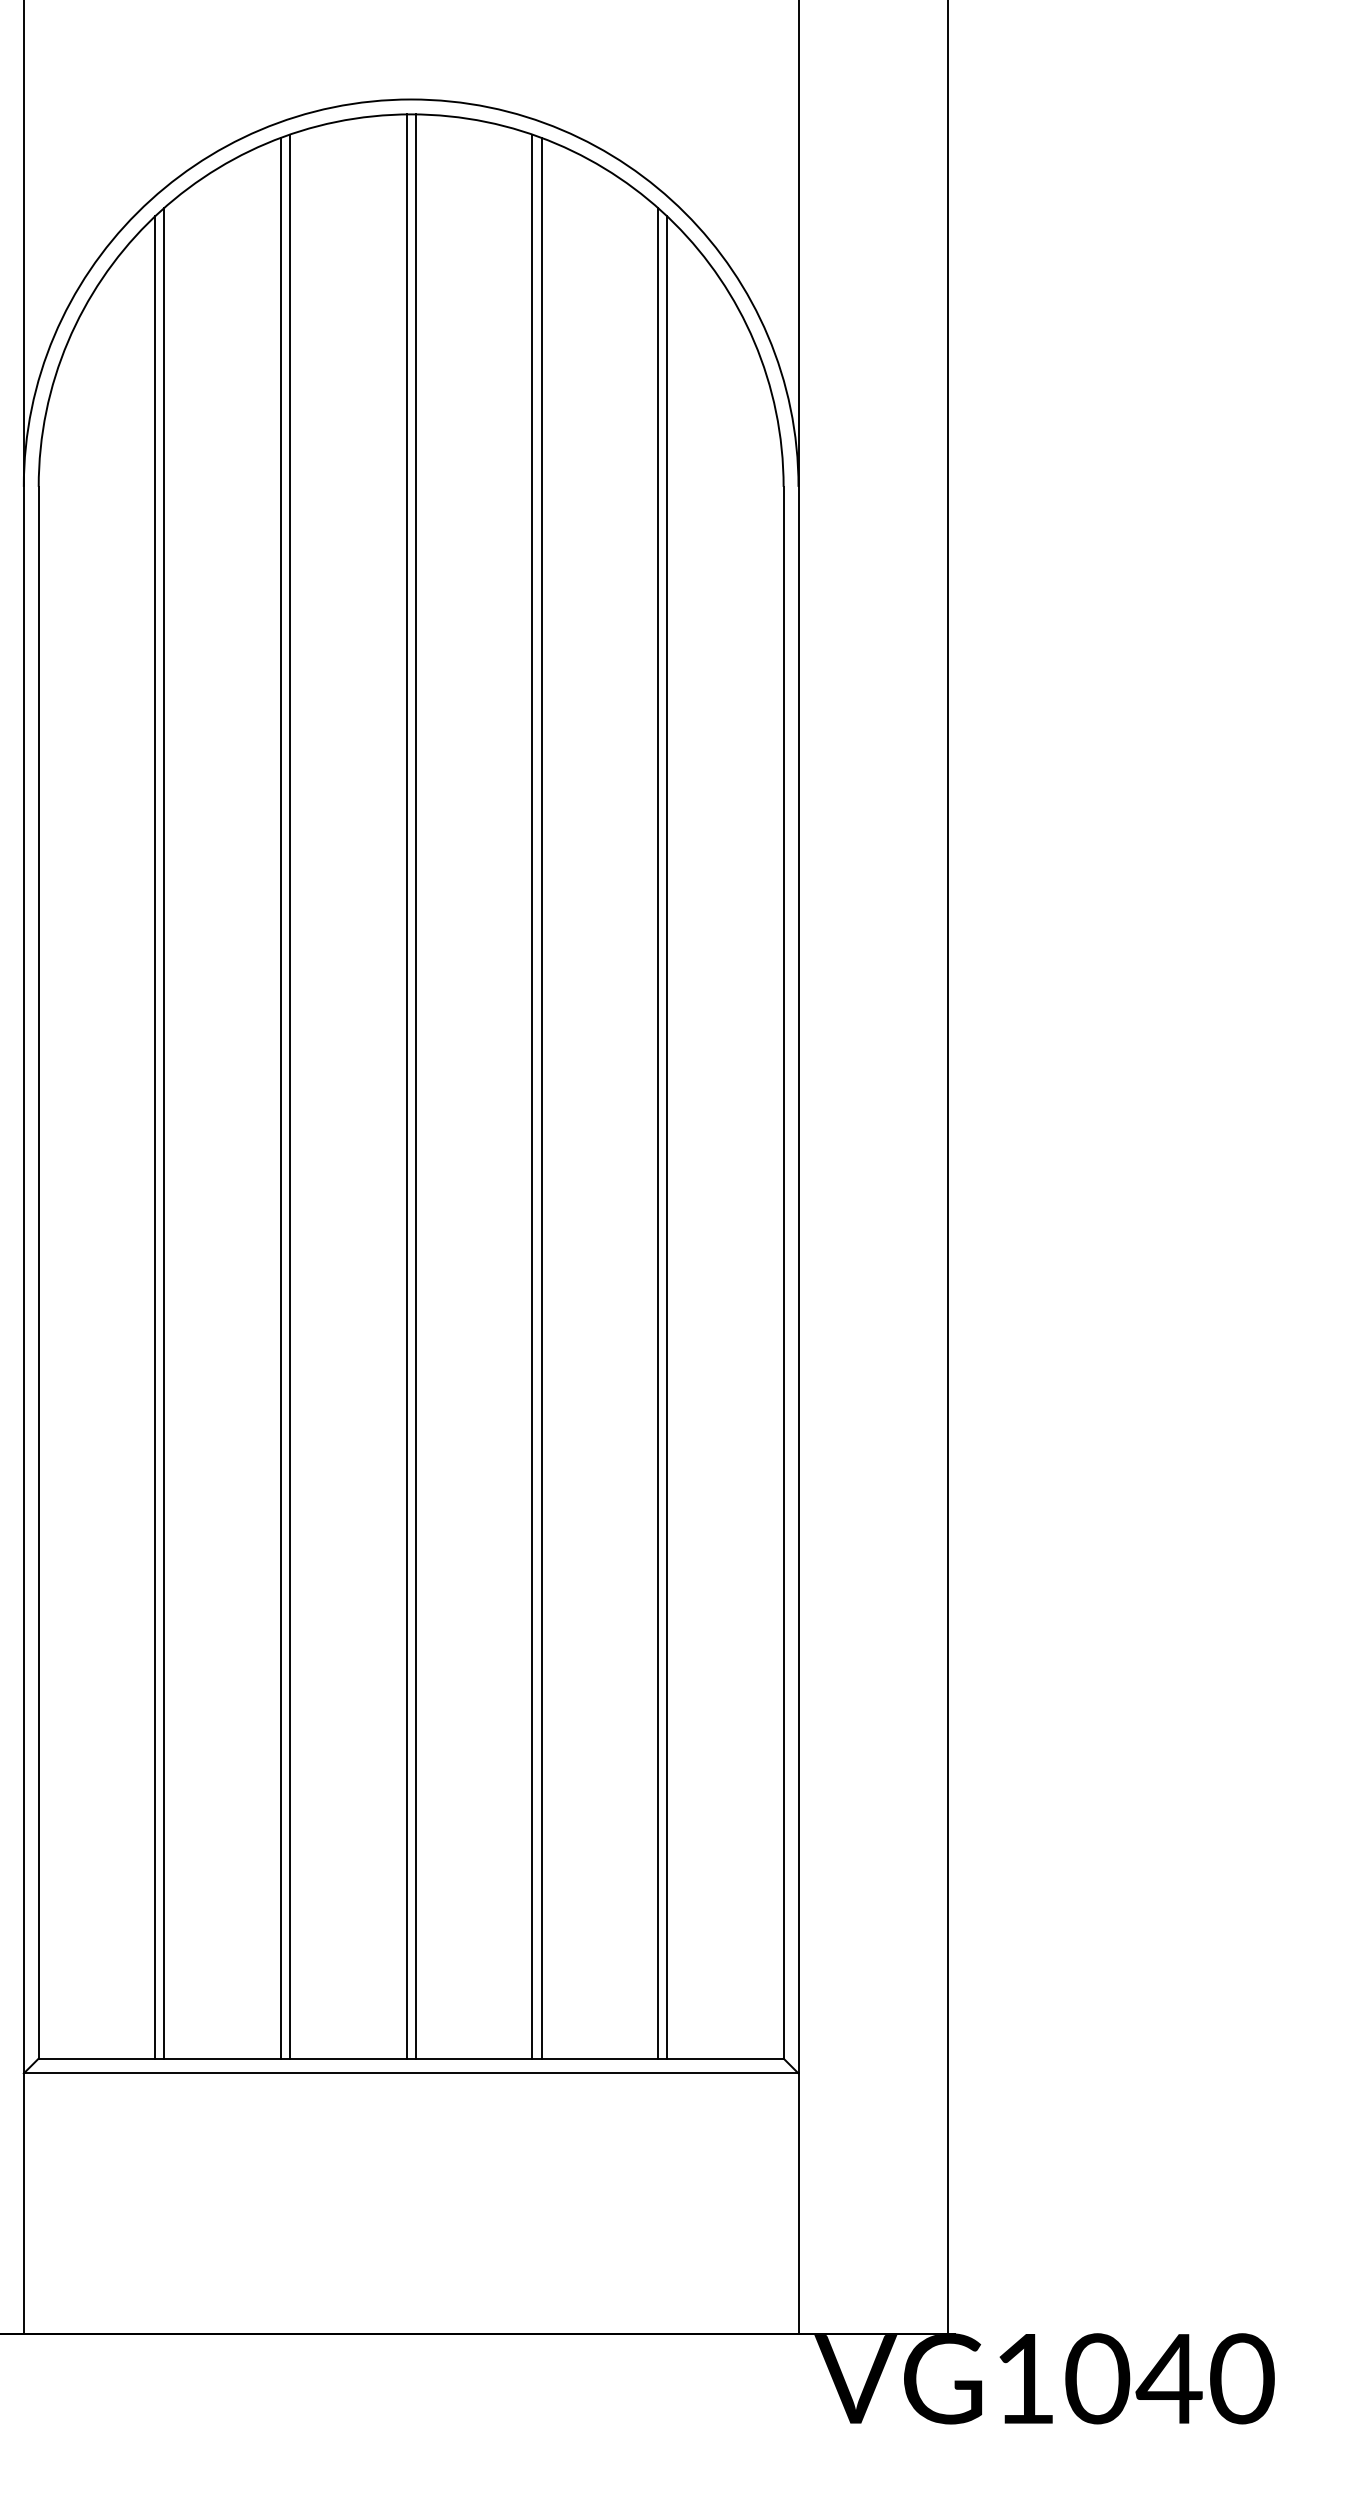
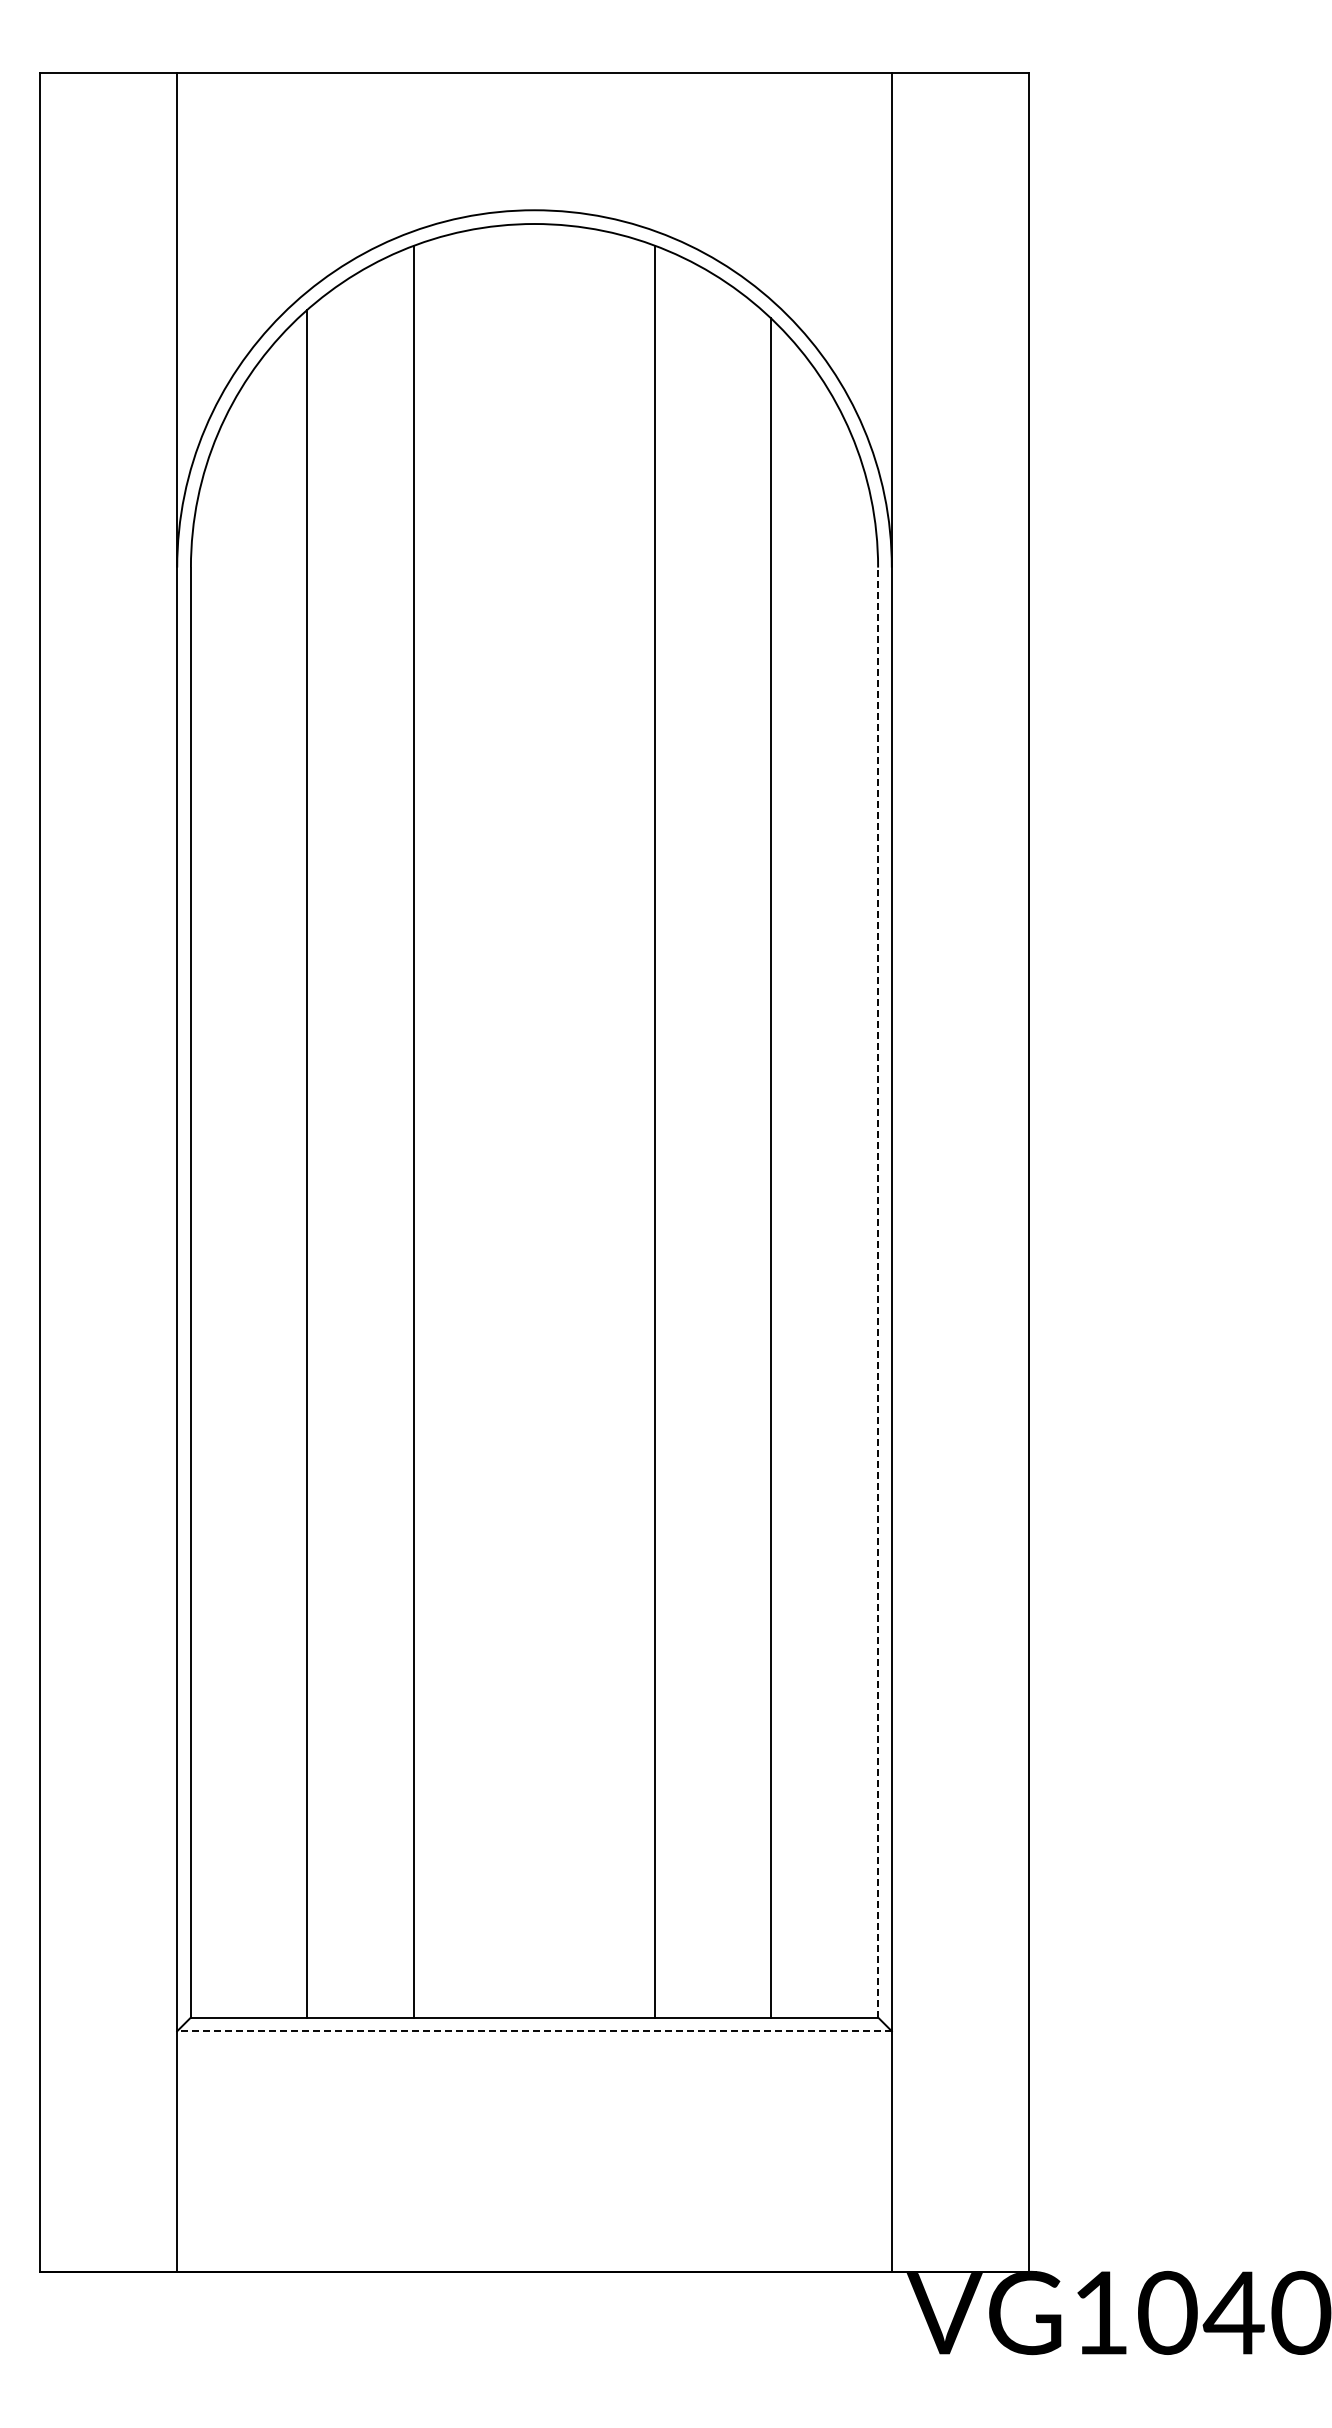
line: (406, 1086) -> (530, 1120), removed
line: (415, 1086) -> (538, 1120), removed
line: (289, 1095) -> (422, 1129), removed
line: (532, 1095) -> (646, 1129), removed
line: (658, 1132) -> (762, 1163), removed
line: (155, 1137) -> (298, 1167), removed
line: (784, 1272) -> (878, 1292), solid -> dashed
line: (411, 2073) -> (534, 2031), solid -> dashed

